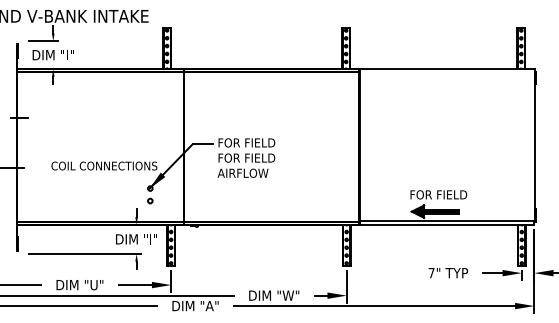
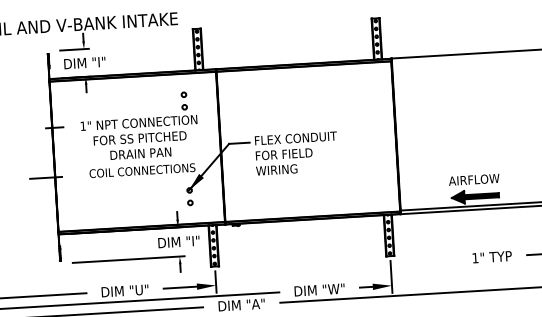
part: (103, 121) -> (138, 126), added
text: (262, 142) -> (298, 137), FOR FIELD -> FLEX CONDUIT
text: (242, 172) -> (280, 168), AIRFLOW -> WIRING
text: (438, 194) -> (477, 179), FOR FIELD -> AIRFLOW
text: (431, 273) -> (475, 258), 7" -> 1"

